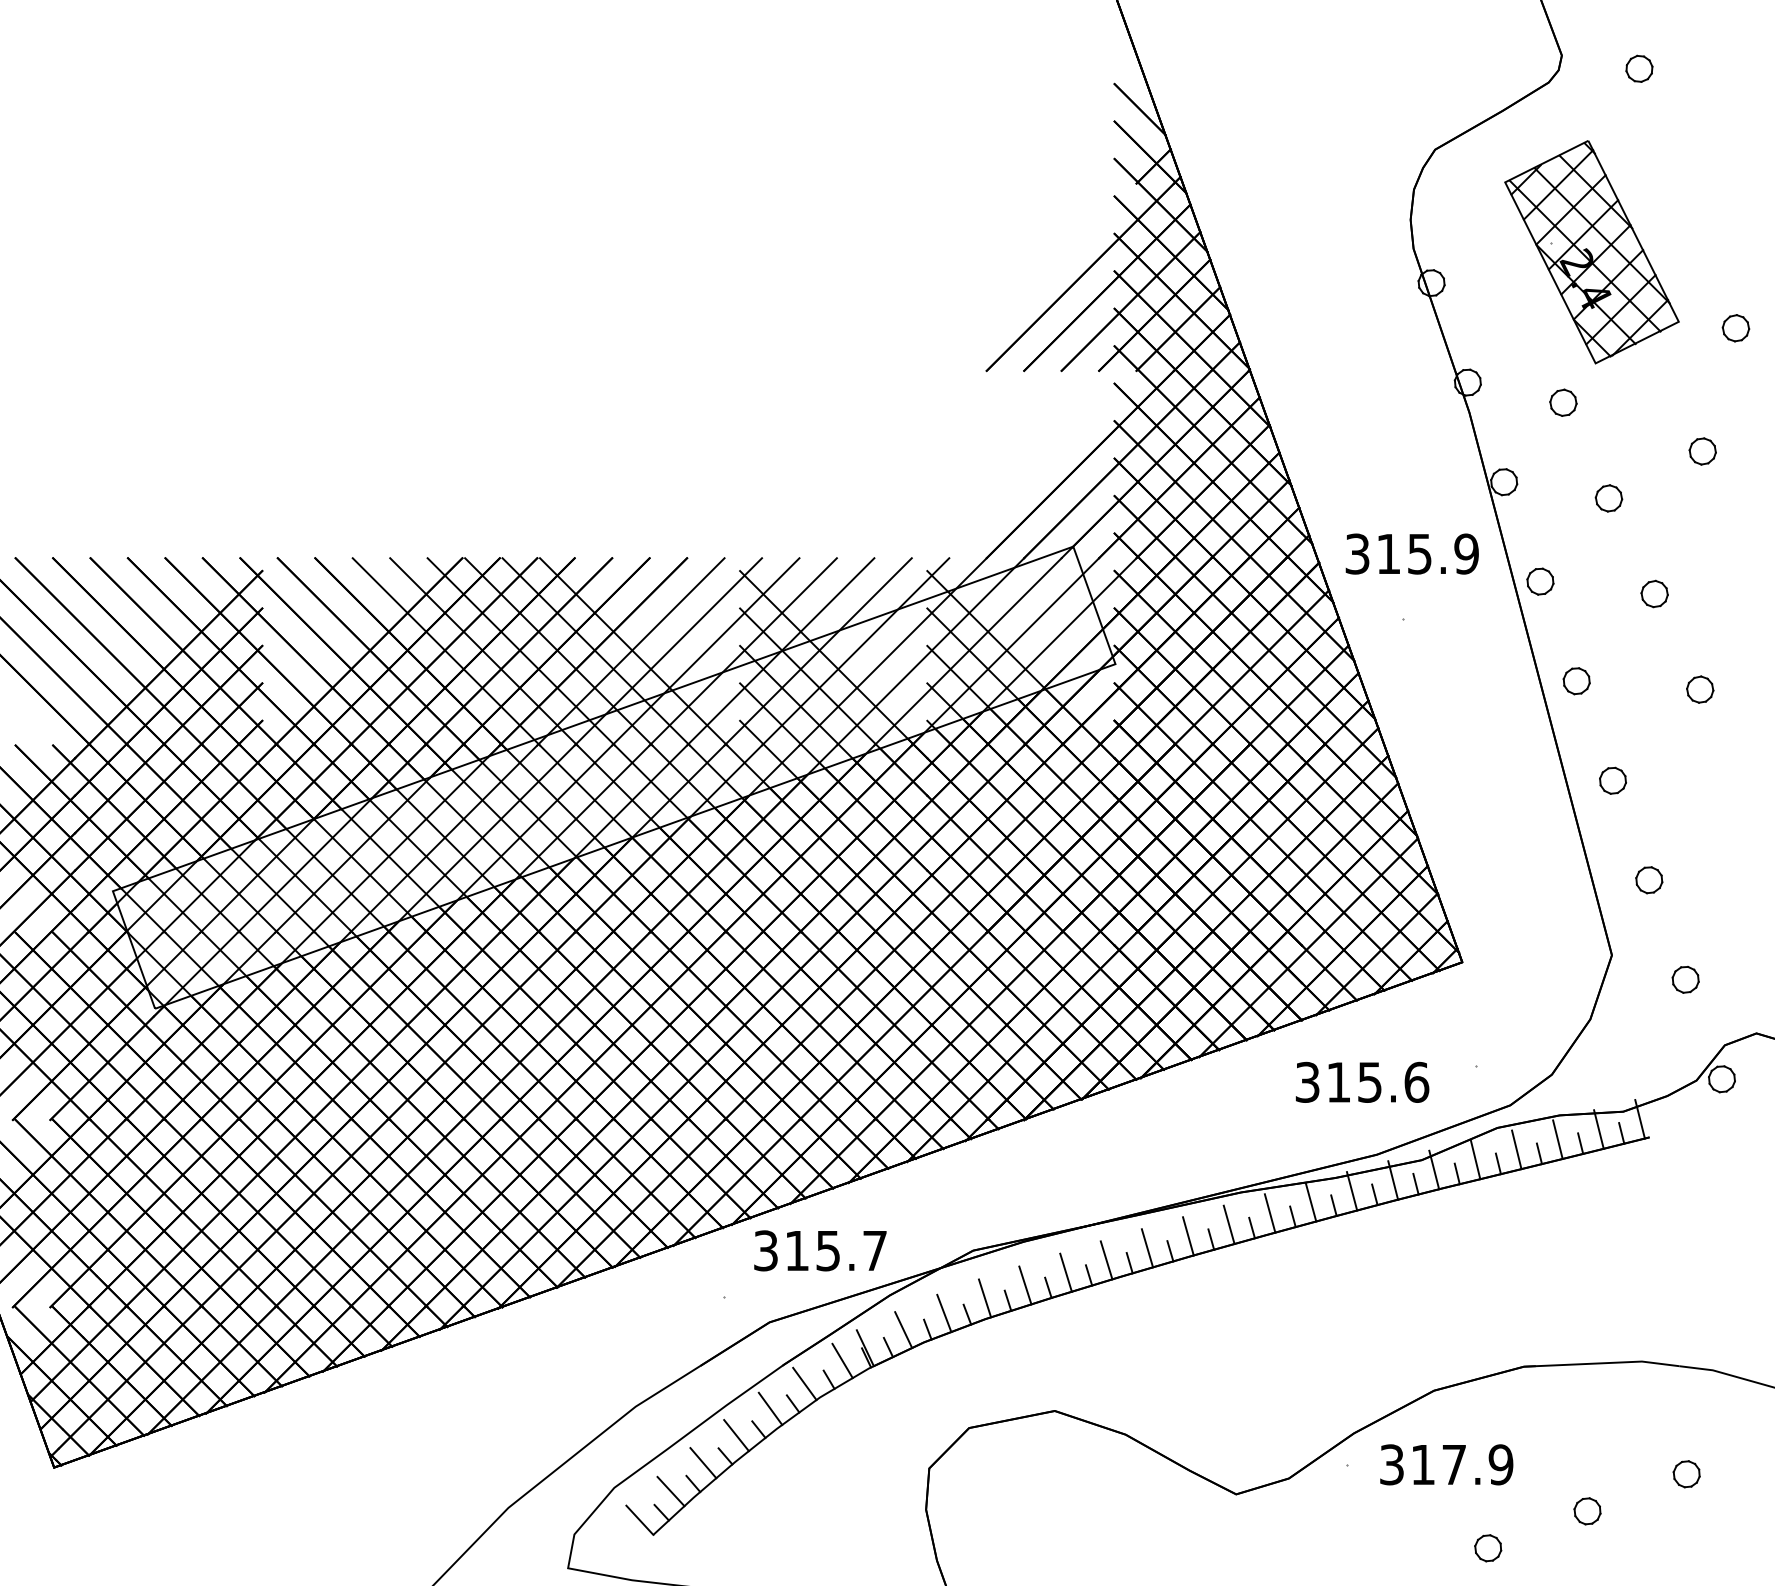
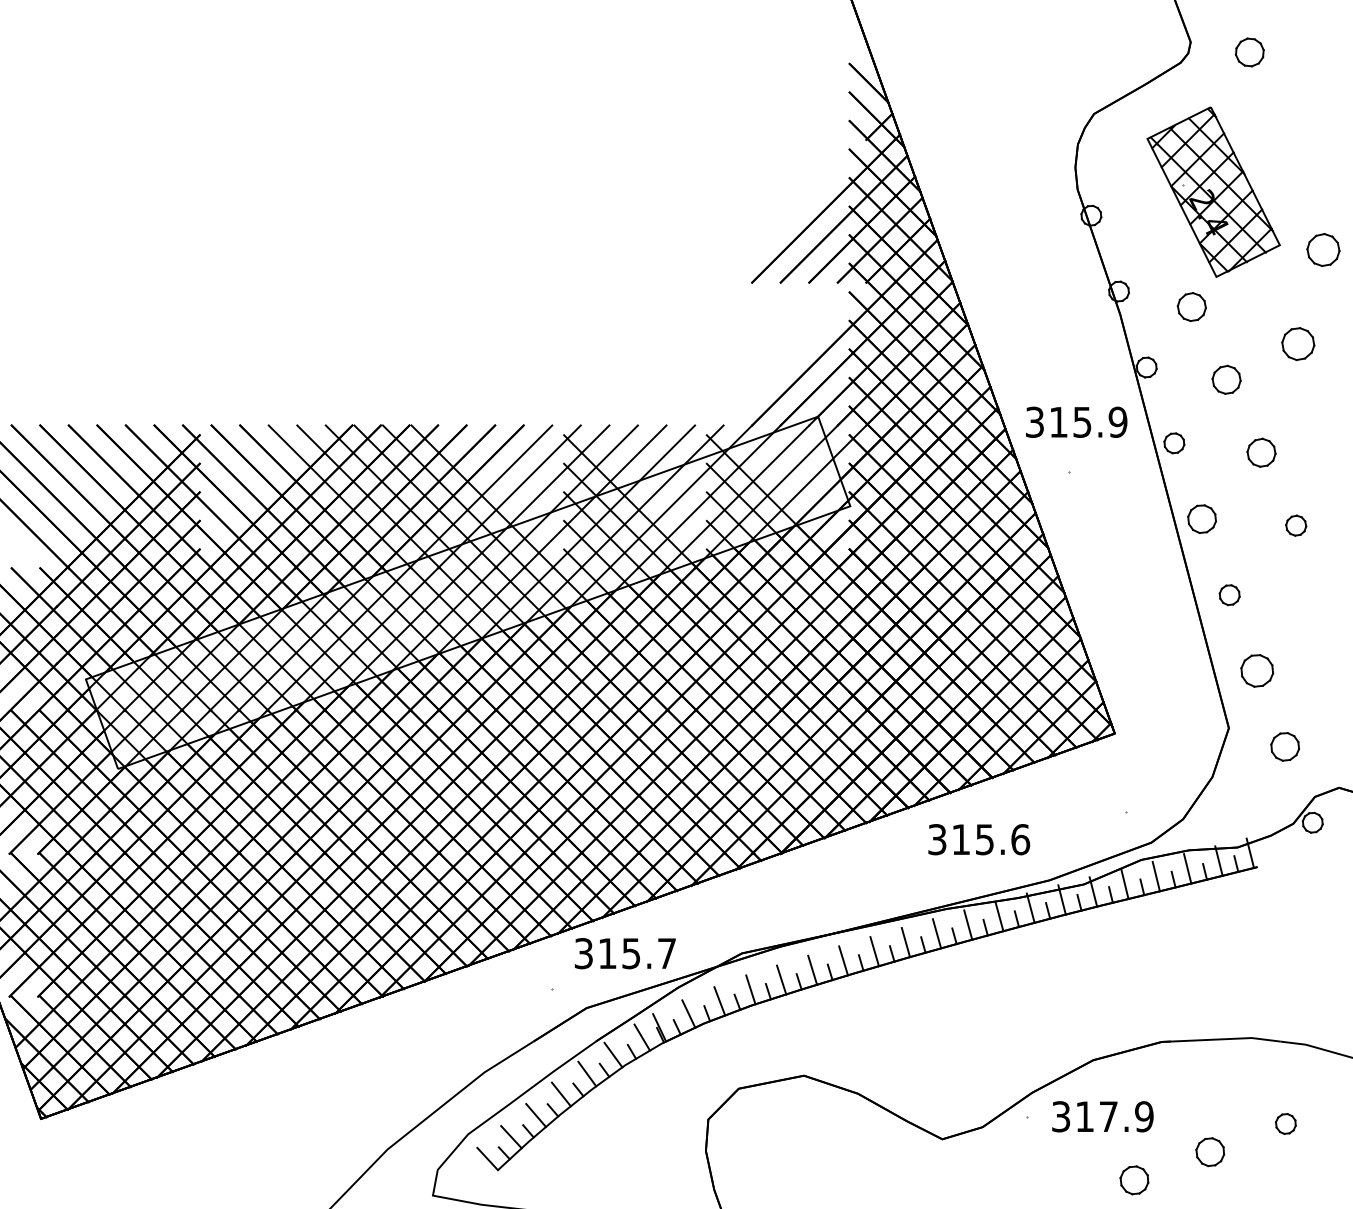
part: (1639, 68) -> (1249, 52), size x1.4
part: (1735, 328) -> (1323, 250), size x1.6
part: (1563, 402) -> (1191, 306), size x1.4
part: (1702, 451) -> (1297, 344), size x1.6
part: (1608, 498) -> (1226, 379), size x1.4
part: (1654, 593) -> (1261, 452), size x1.4
part: (1576, 681) -> (1201, 519), size x1.4
part: (1649, 880) -> (1257, 671), size x1.6
part: (1685, 979) -> (1284, 746), size x1.4
text: (1362, 1081) -> (979, 838), moved
part: (1587, 1511) -> (1210, 1152), size x1.4
part: (1488, 1548) -> (1134, 1180), size x1.4

